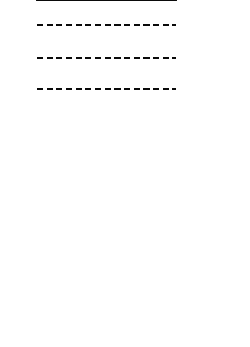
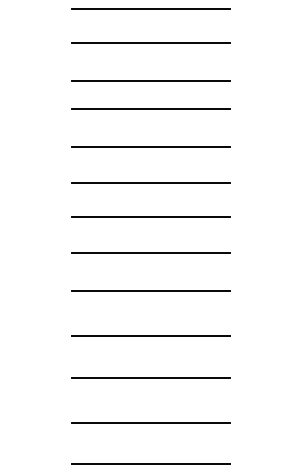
line: (106, 24) -> (151, 109), dashed -> solid
line: (106, 57) -> (151, 146), dashed -> solid
line: (106, 89) -> (151, 182), dashed -> solid
line: (106, 119) -> (150, 217), added
line: (106, 150) -> (150, 252), added
line: (106, 184) -> (150, 291), added
line: (106, 224) -> (150, 336), added
line: (106, 261) -> (150, 378), added
line: (106, 300) -> (150, 422), added
line: (106, 337) -> (150, 464), added

